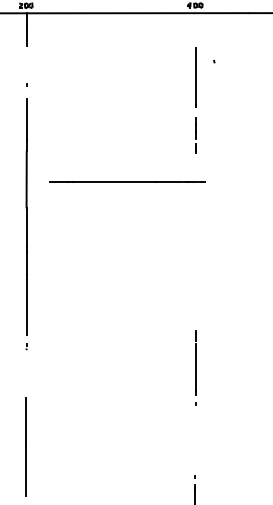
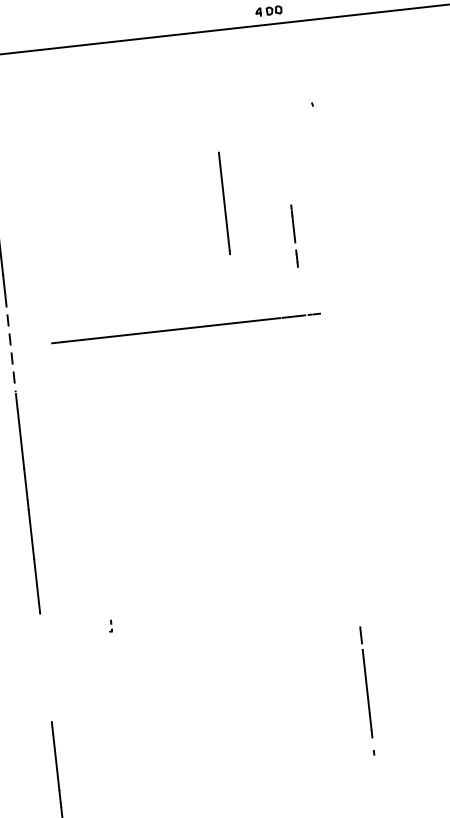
line: (195, 77) -> (224, 203), moved
line: (26, 179) -> (10, 344), solid -> dashed
part: (26, 346) -> (111, 625), moved
line: (195, 367) -> (366, 689), moved

